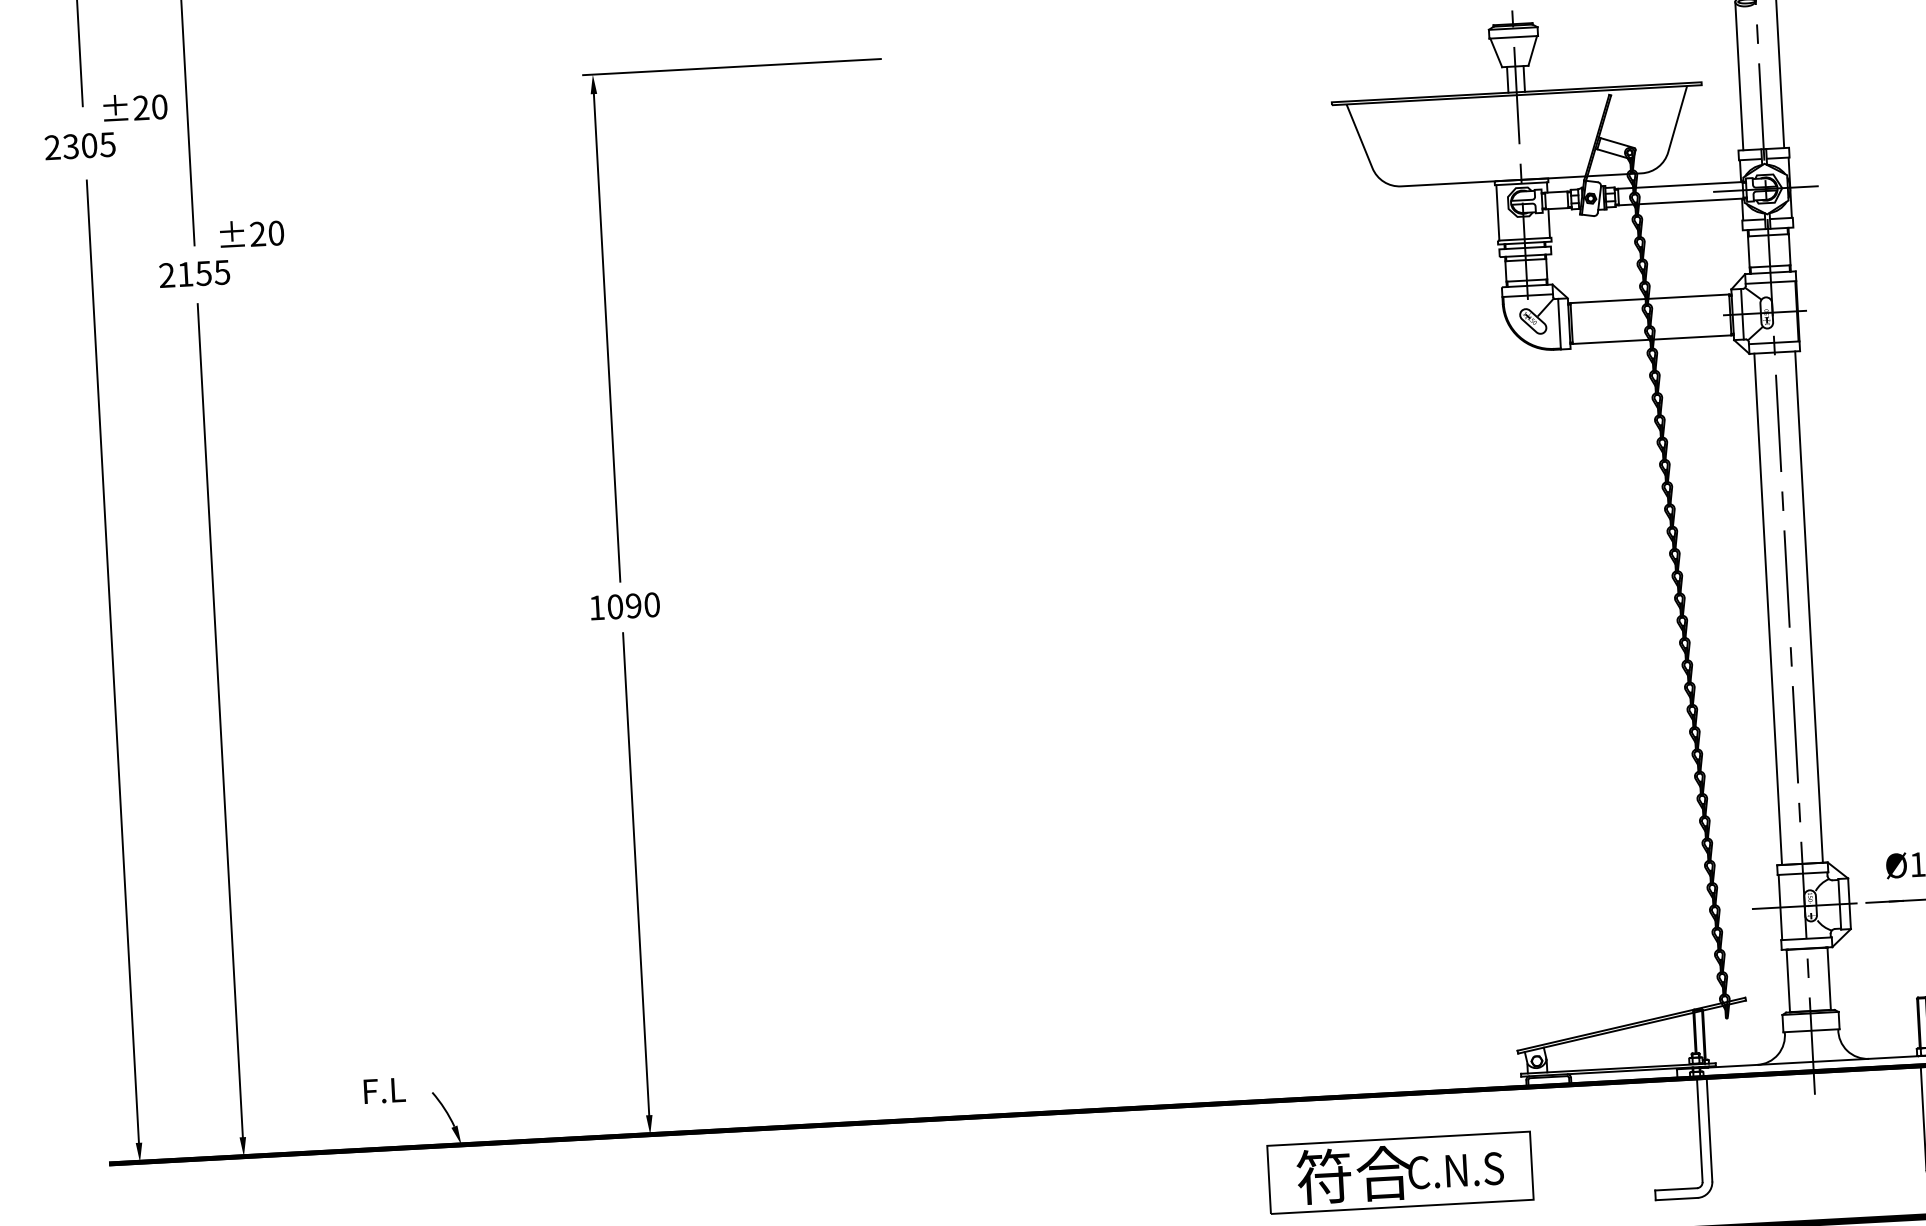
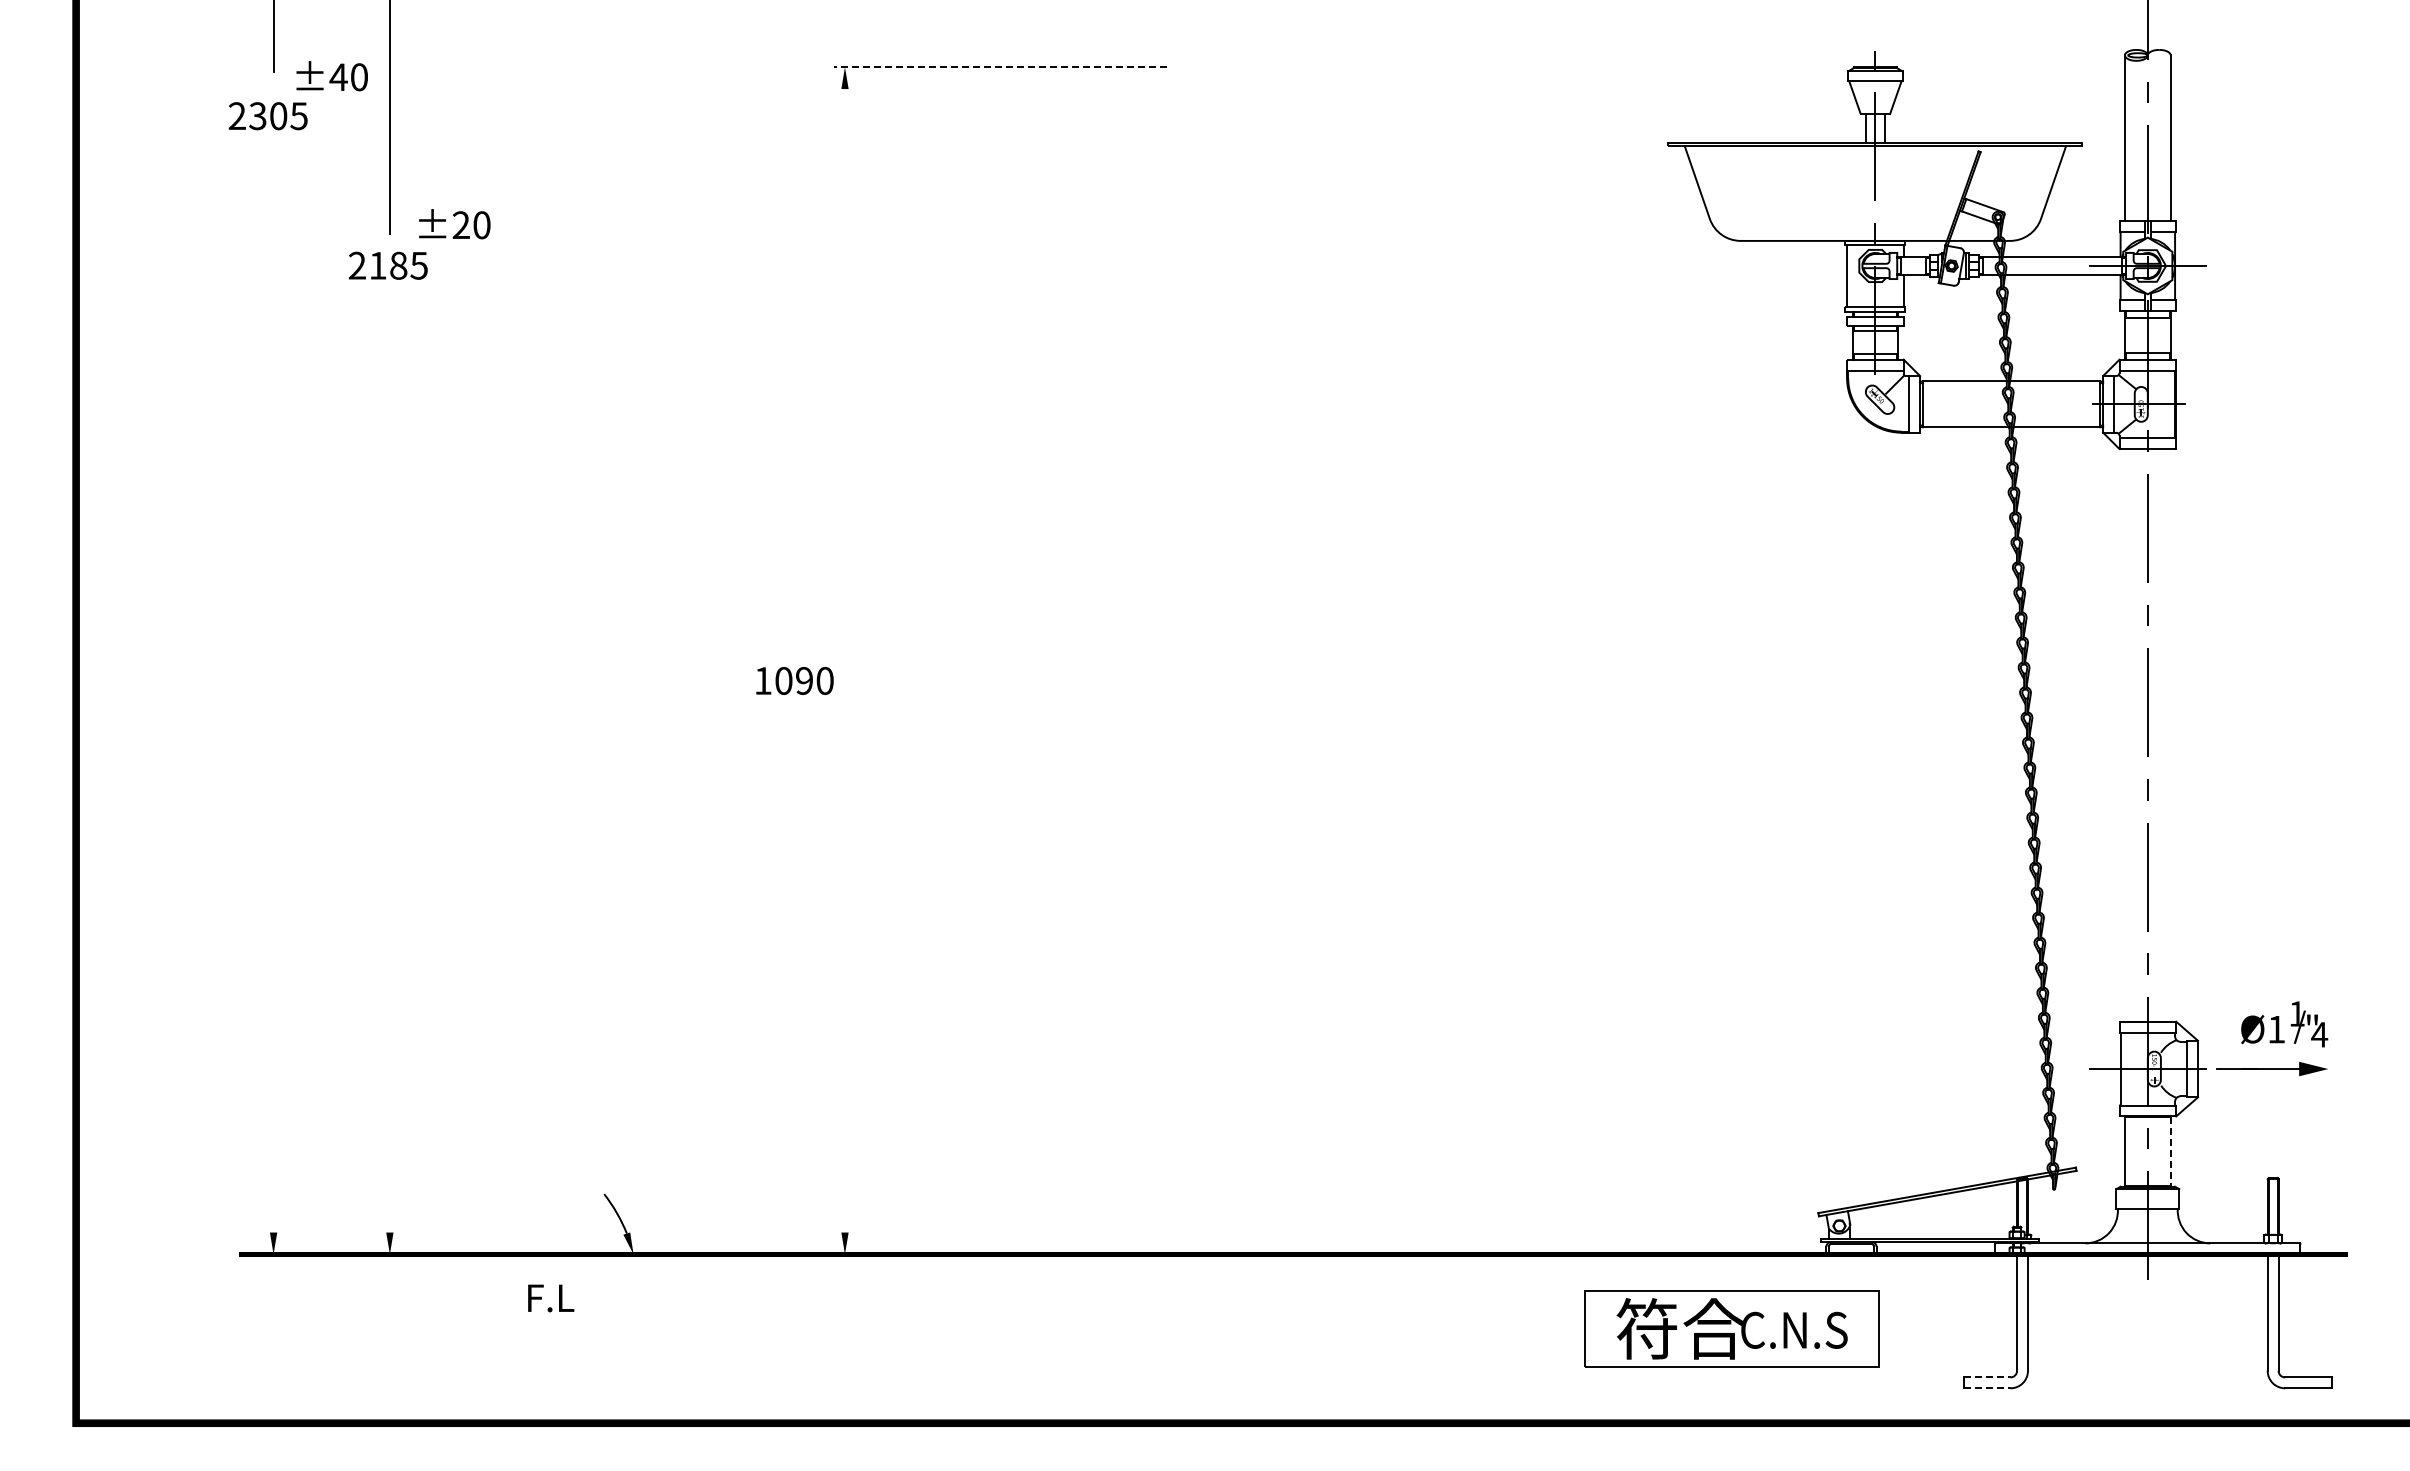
line: (731, 67) -> (1000, 67), solid -> dashed
text: (141, 107) -> (338, 76), ±20 -> ±40
text: (203, 273) -> (398, 265), 2155 -> 2185
line: (606, 338) -> (844, 362), removed
text: (624, 605) -> (794, 680), moved
line: (1808, 607) -> (2170, 735), removed
line: (1767, 609) -> (2124, 735), removed
line: (112, 661) -> (273, 693), removed
line: (219, 720) -> (389, 765), removed
line: (635, 874) -> (844, 962), removed
line: (1828, 978) -> (2170, 1151), solid -> dashed
text: (385, 1090) -> (551, 1298), moved
part: (1399, 1172) -> (1731, 1328), moved
line: (1676, 1189) -> (1987, 1377), solid -> dashed
line: (1677, 1199) -> (1987, 1388), solid -> dashed

